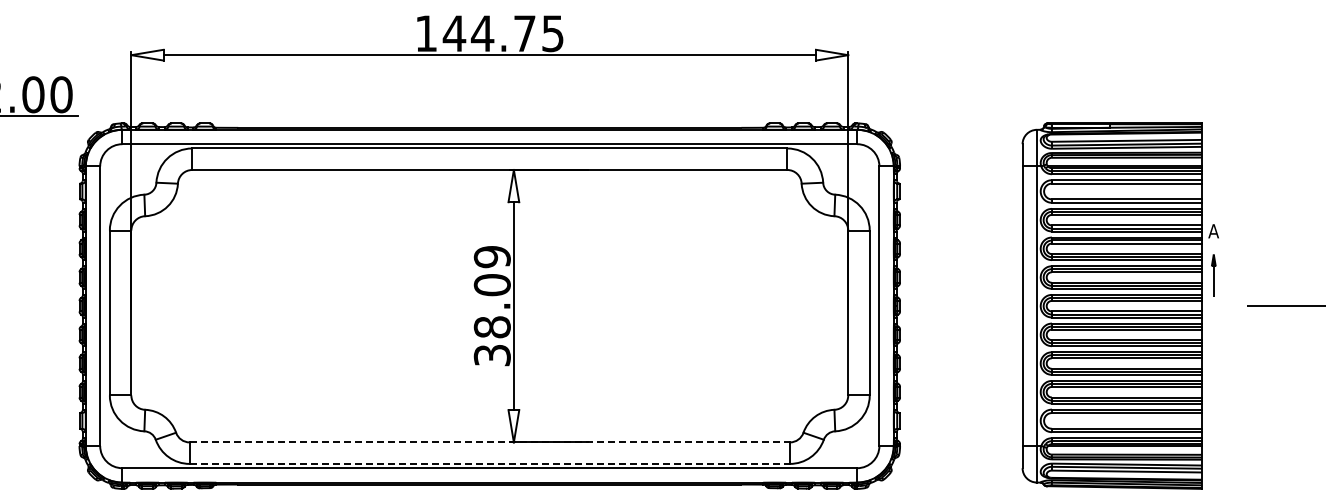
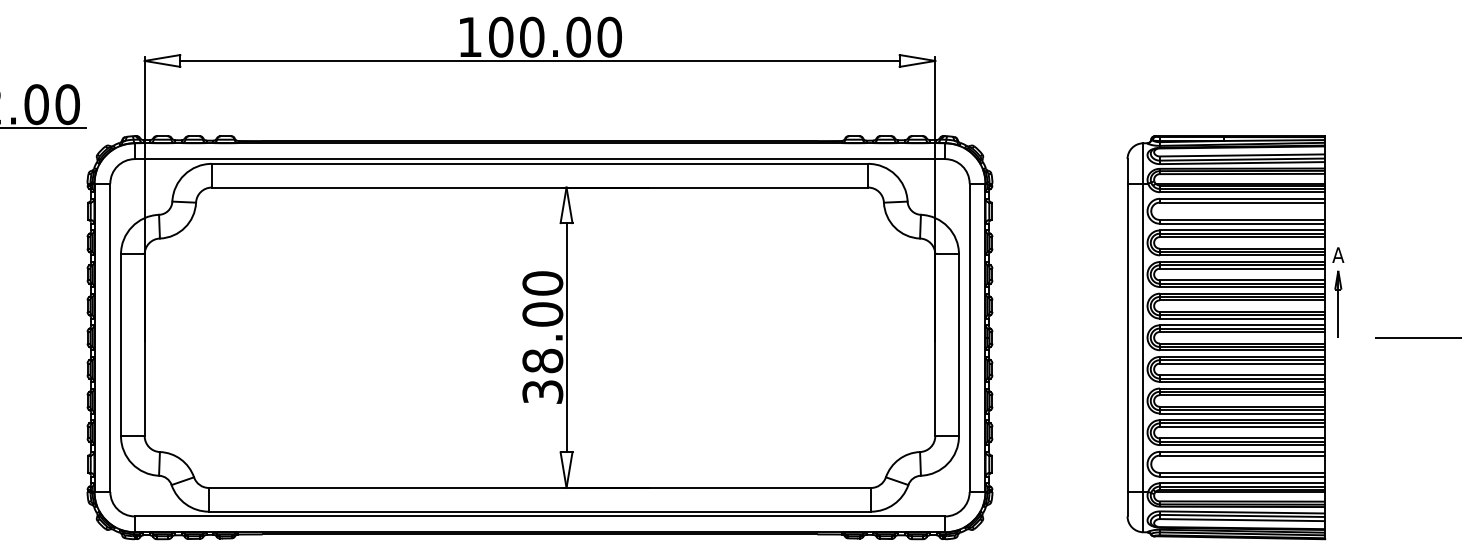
text: (503, 33) -> (555, 37), 144.75 -> 100.00
text: (492, 256) -> (542, 282), 38.09 -> 38.00
part: (1213, 275) -> (1338, 303), size x1.43
line: (490, 442) -> (540, 488), dashed -> solid
line: (490, 463) -> (540, 511), dashed -> solid

